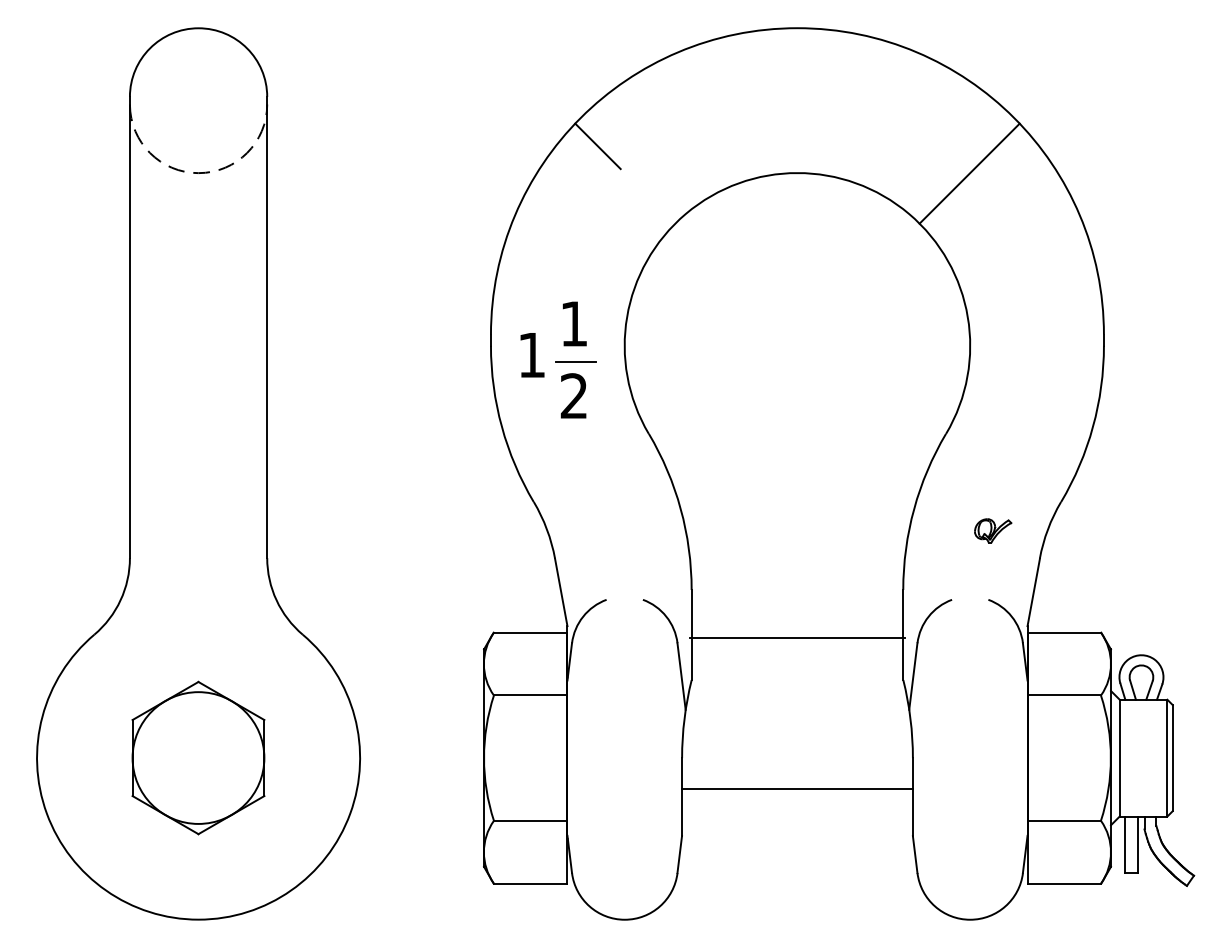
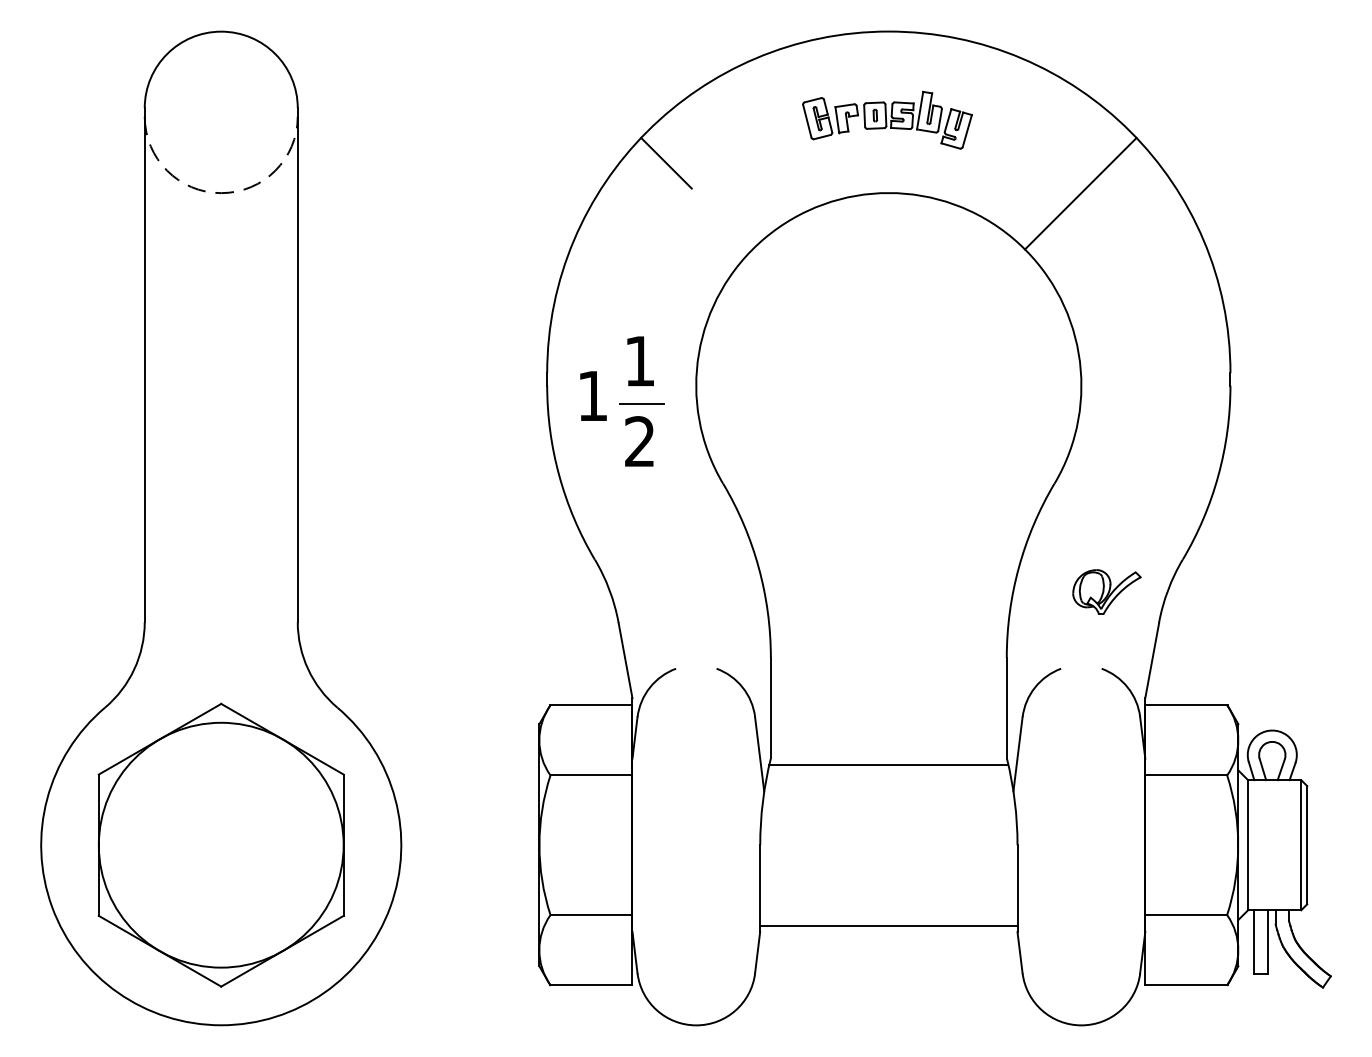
part: (796, 107) -> (887, 119), added
part: (992, 530) -> (1106, 591), size x1.67
line: (797, 638) -> (888, 764), moved
part: (197, 757) -> (220, 844), size x1.67
line: (797, 789) -> (888, 926), moved

